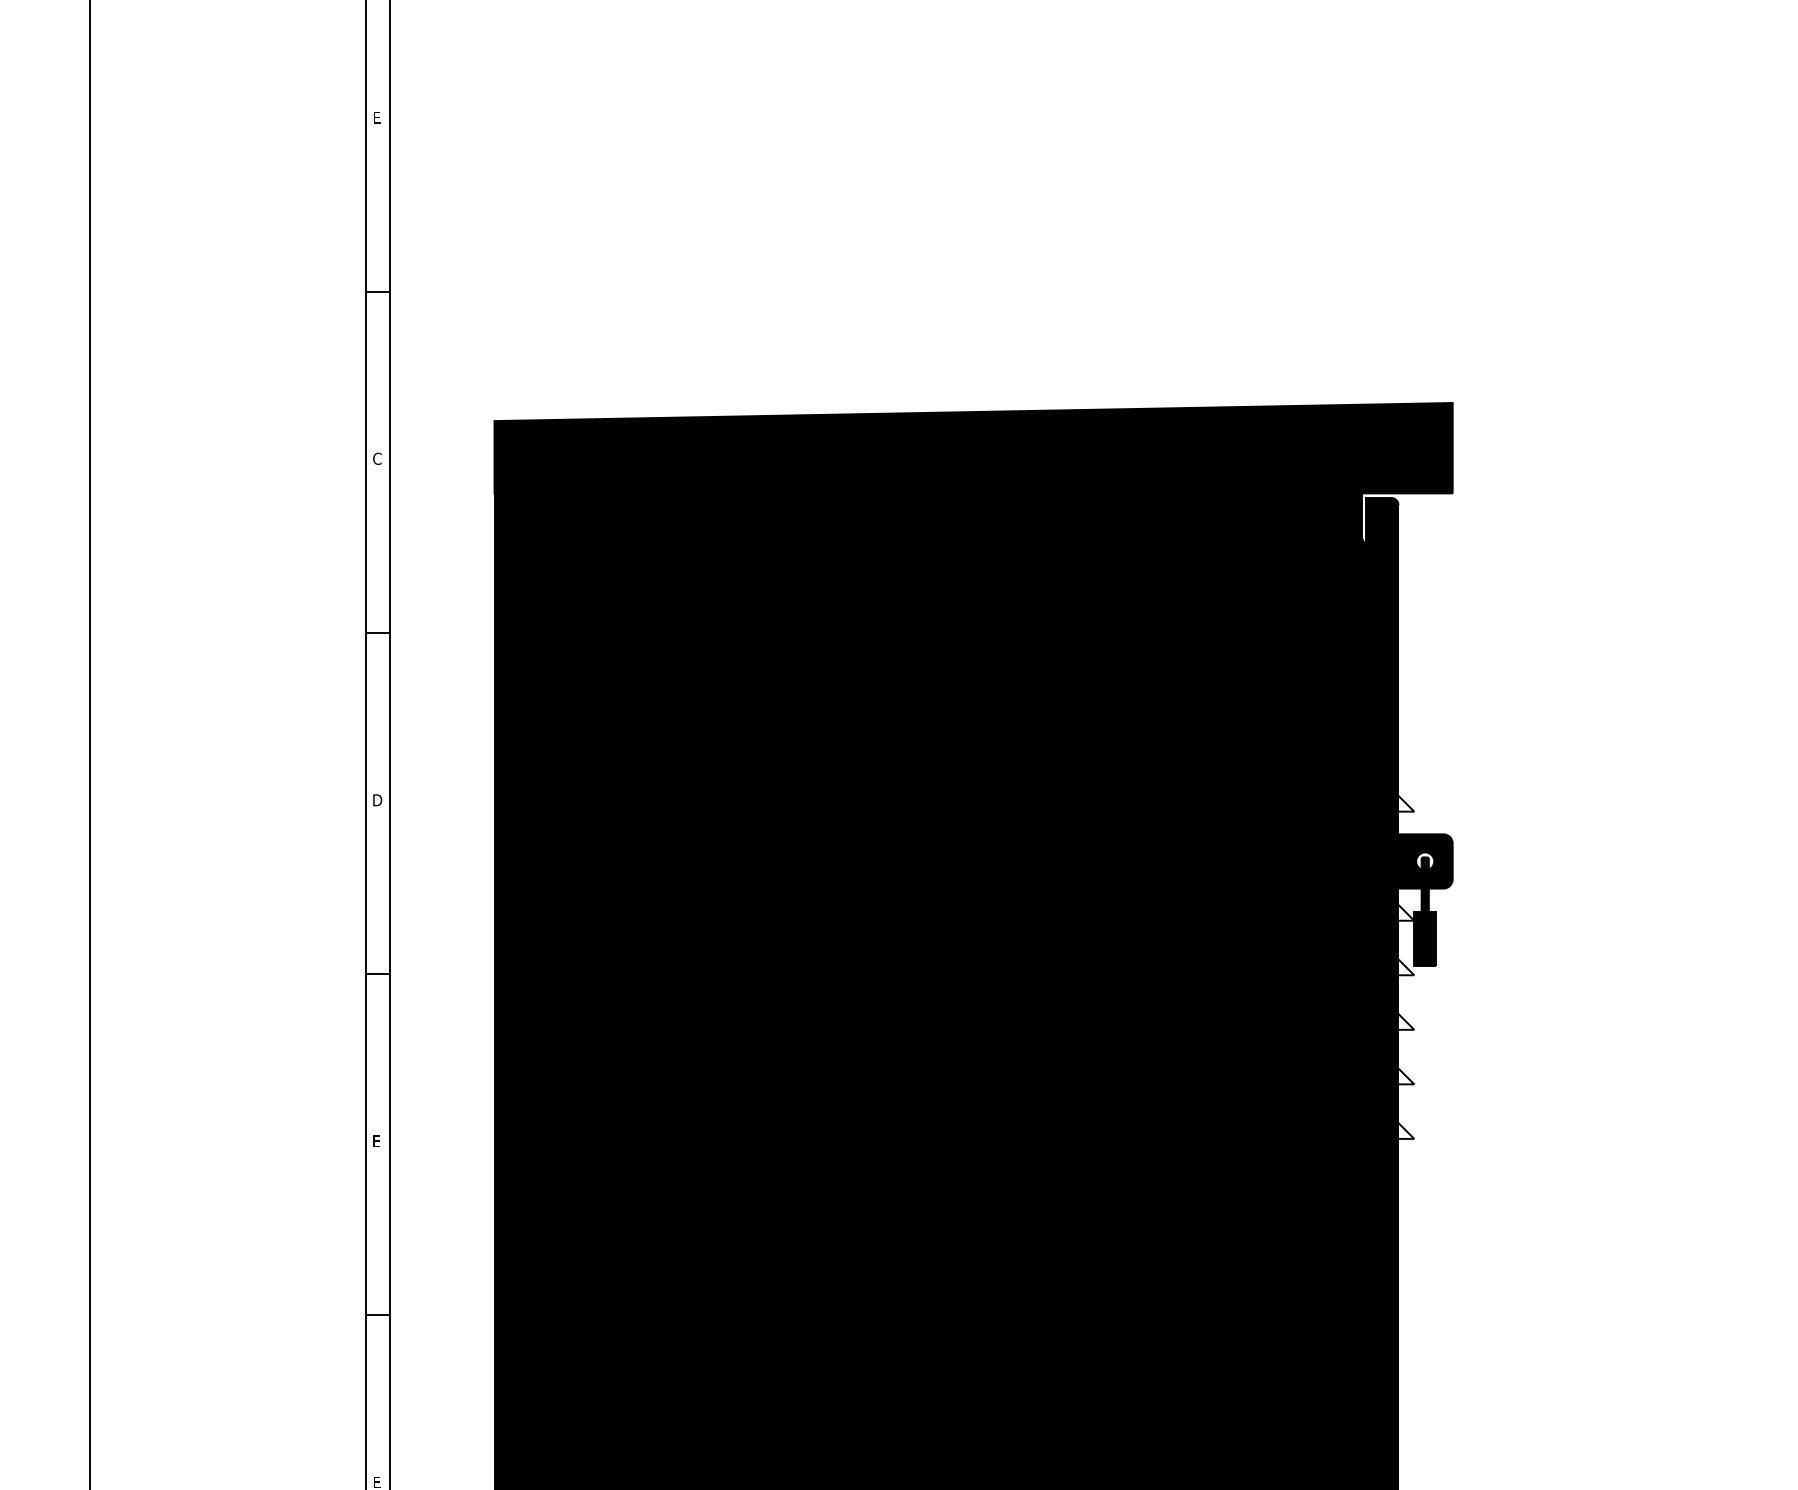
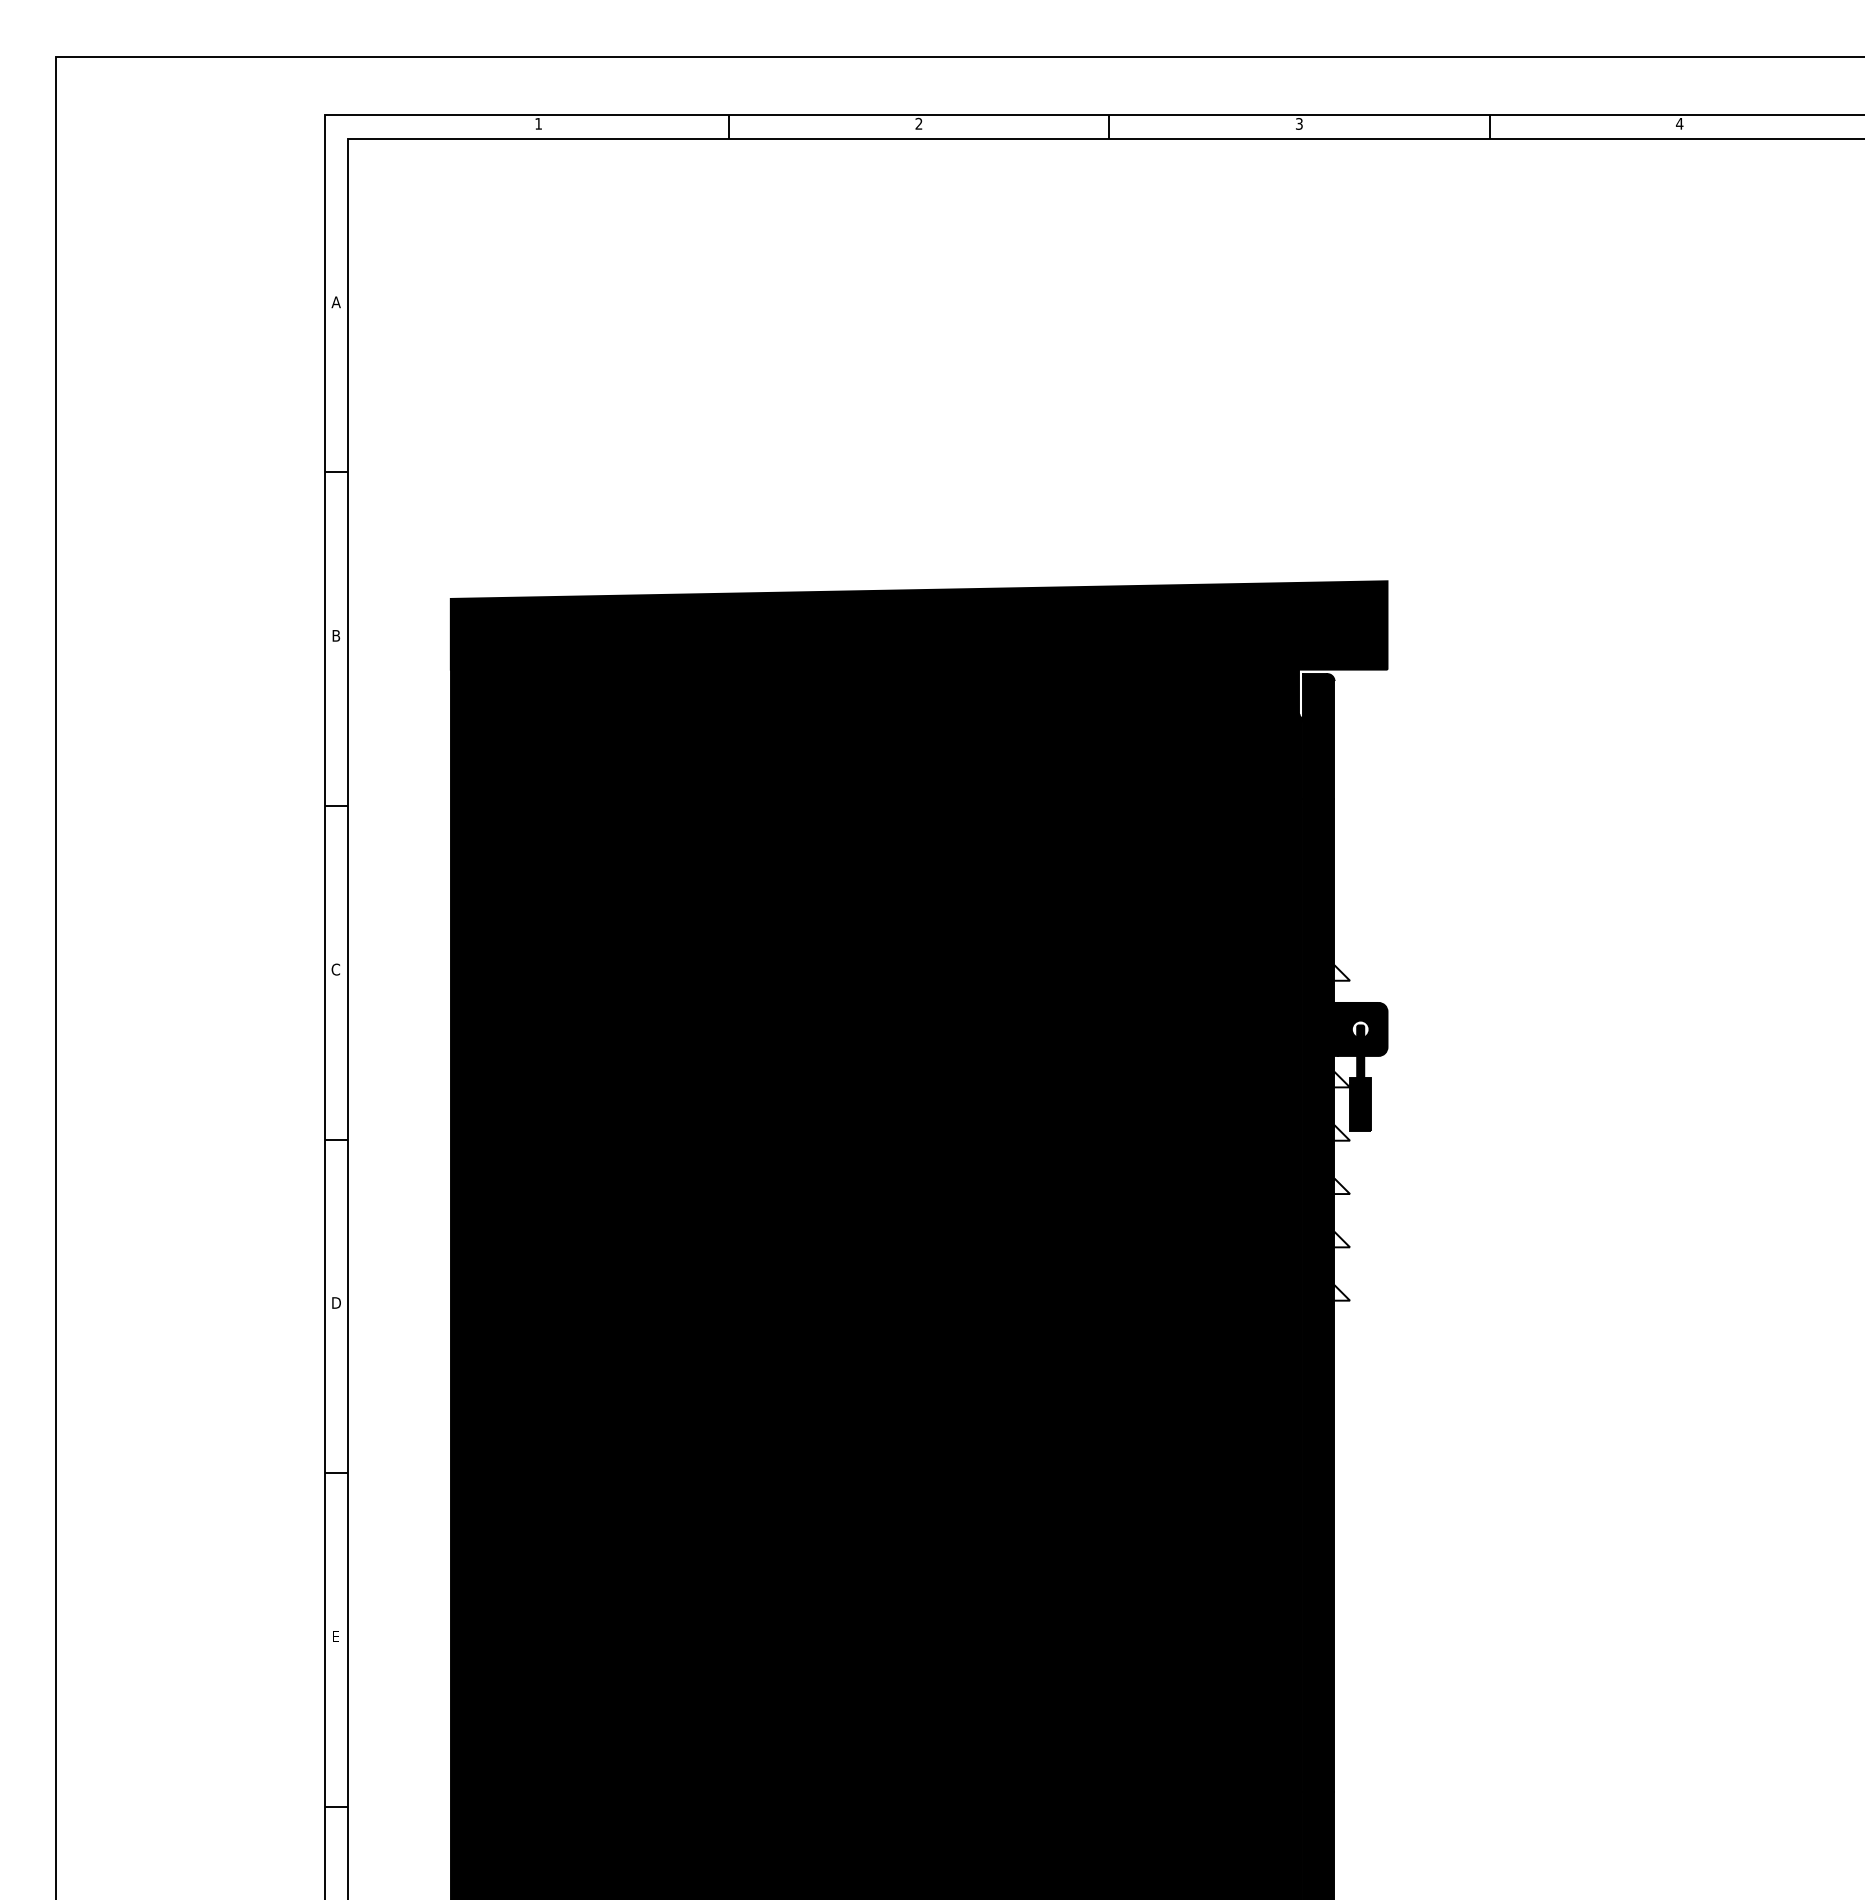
text: (376, 117) -> (335, 302), E -> A
text: (377, 458) -> (336, 635), C -> B
text: (376, 800) -> (335, 969), D -> C
text: (377, 1140) -> (336, 1302), E -> D

